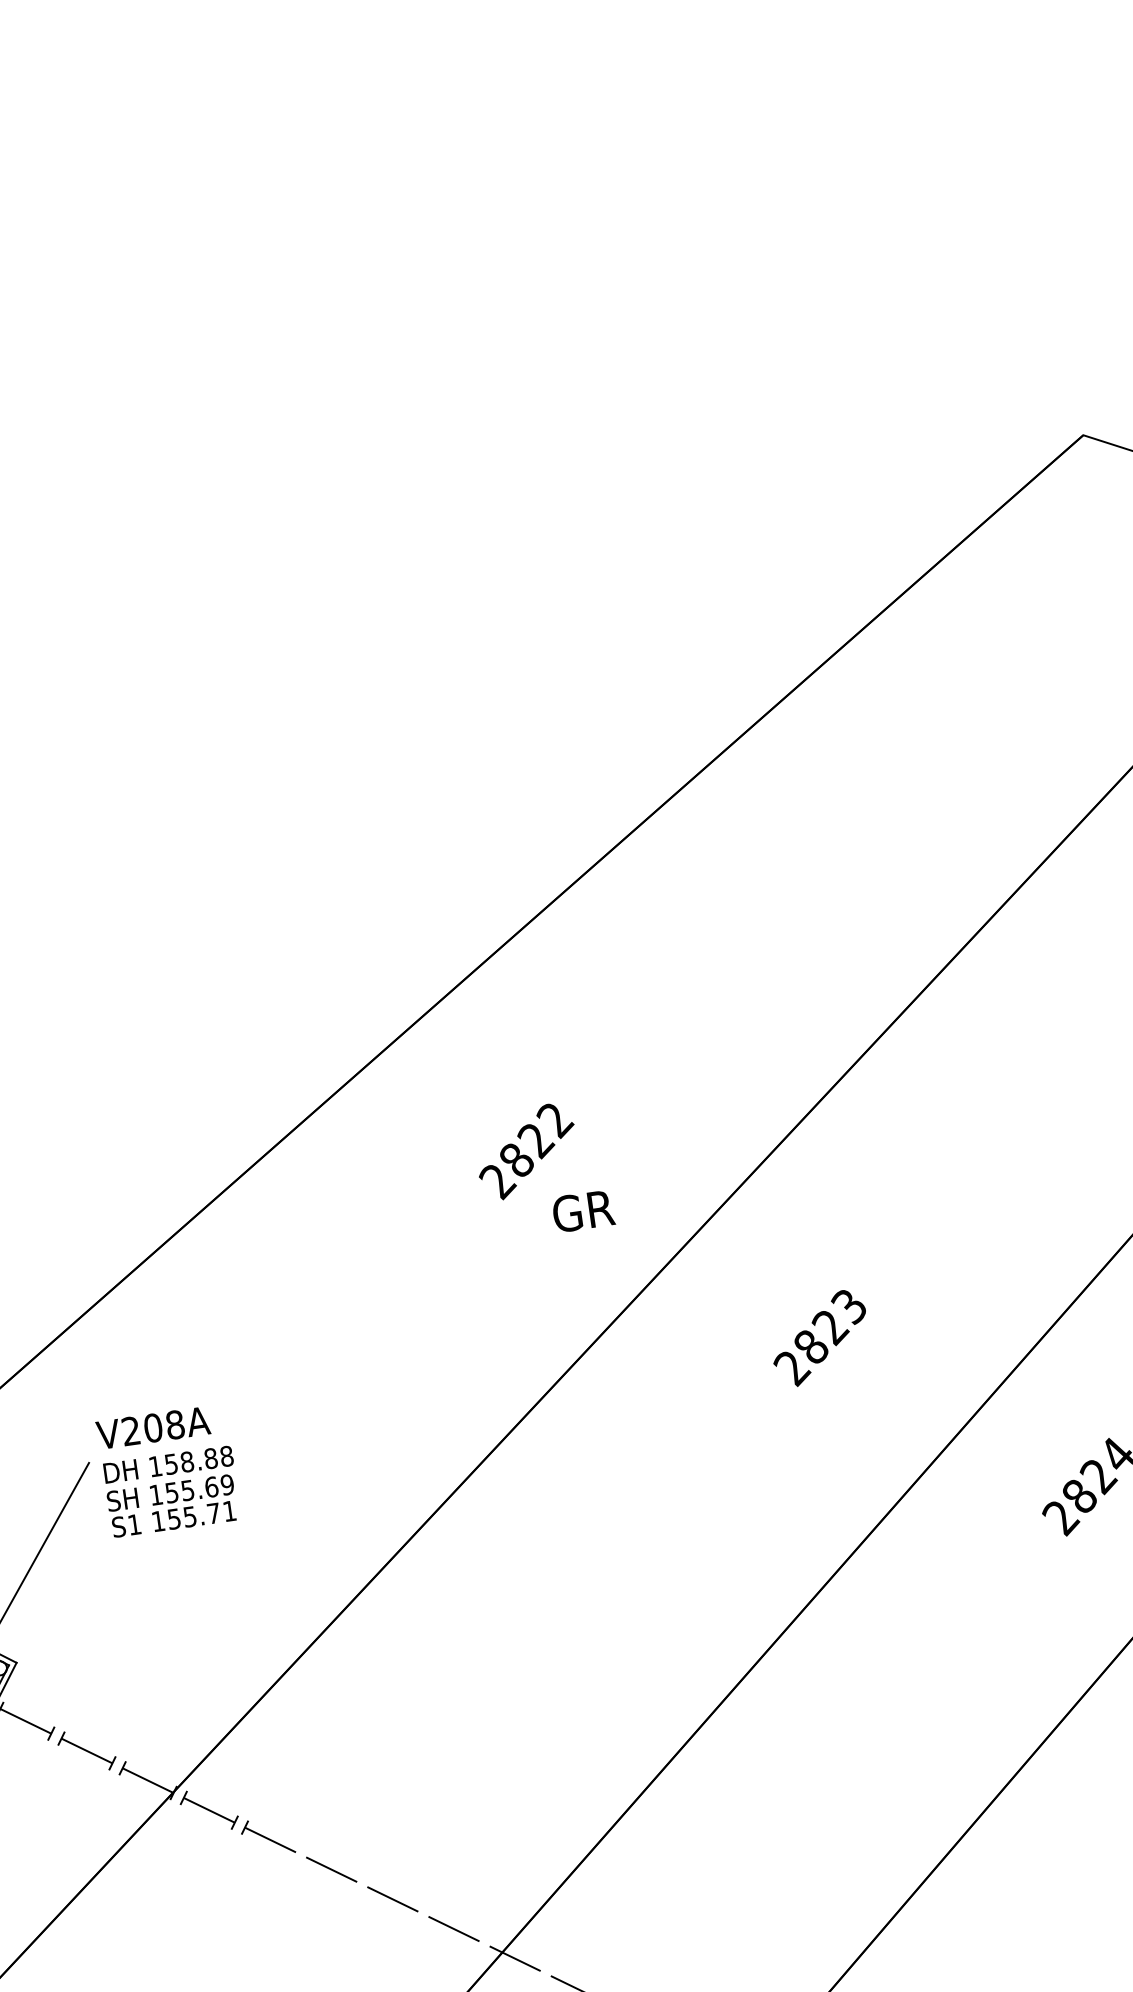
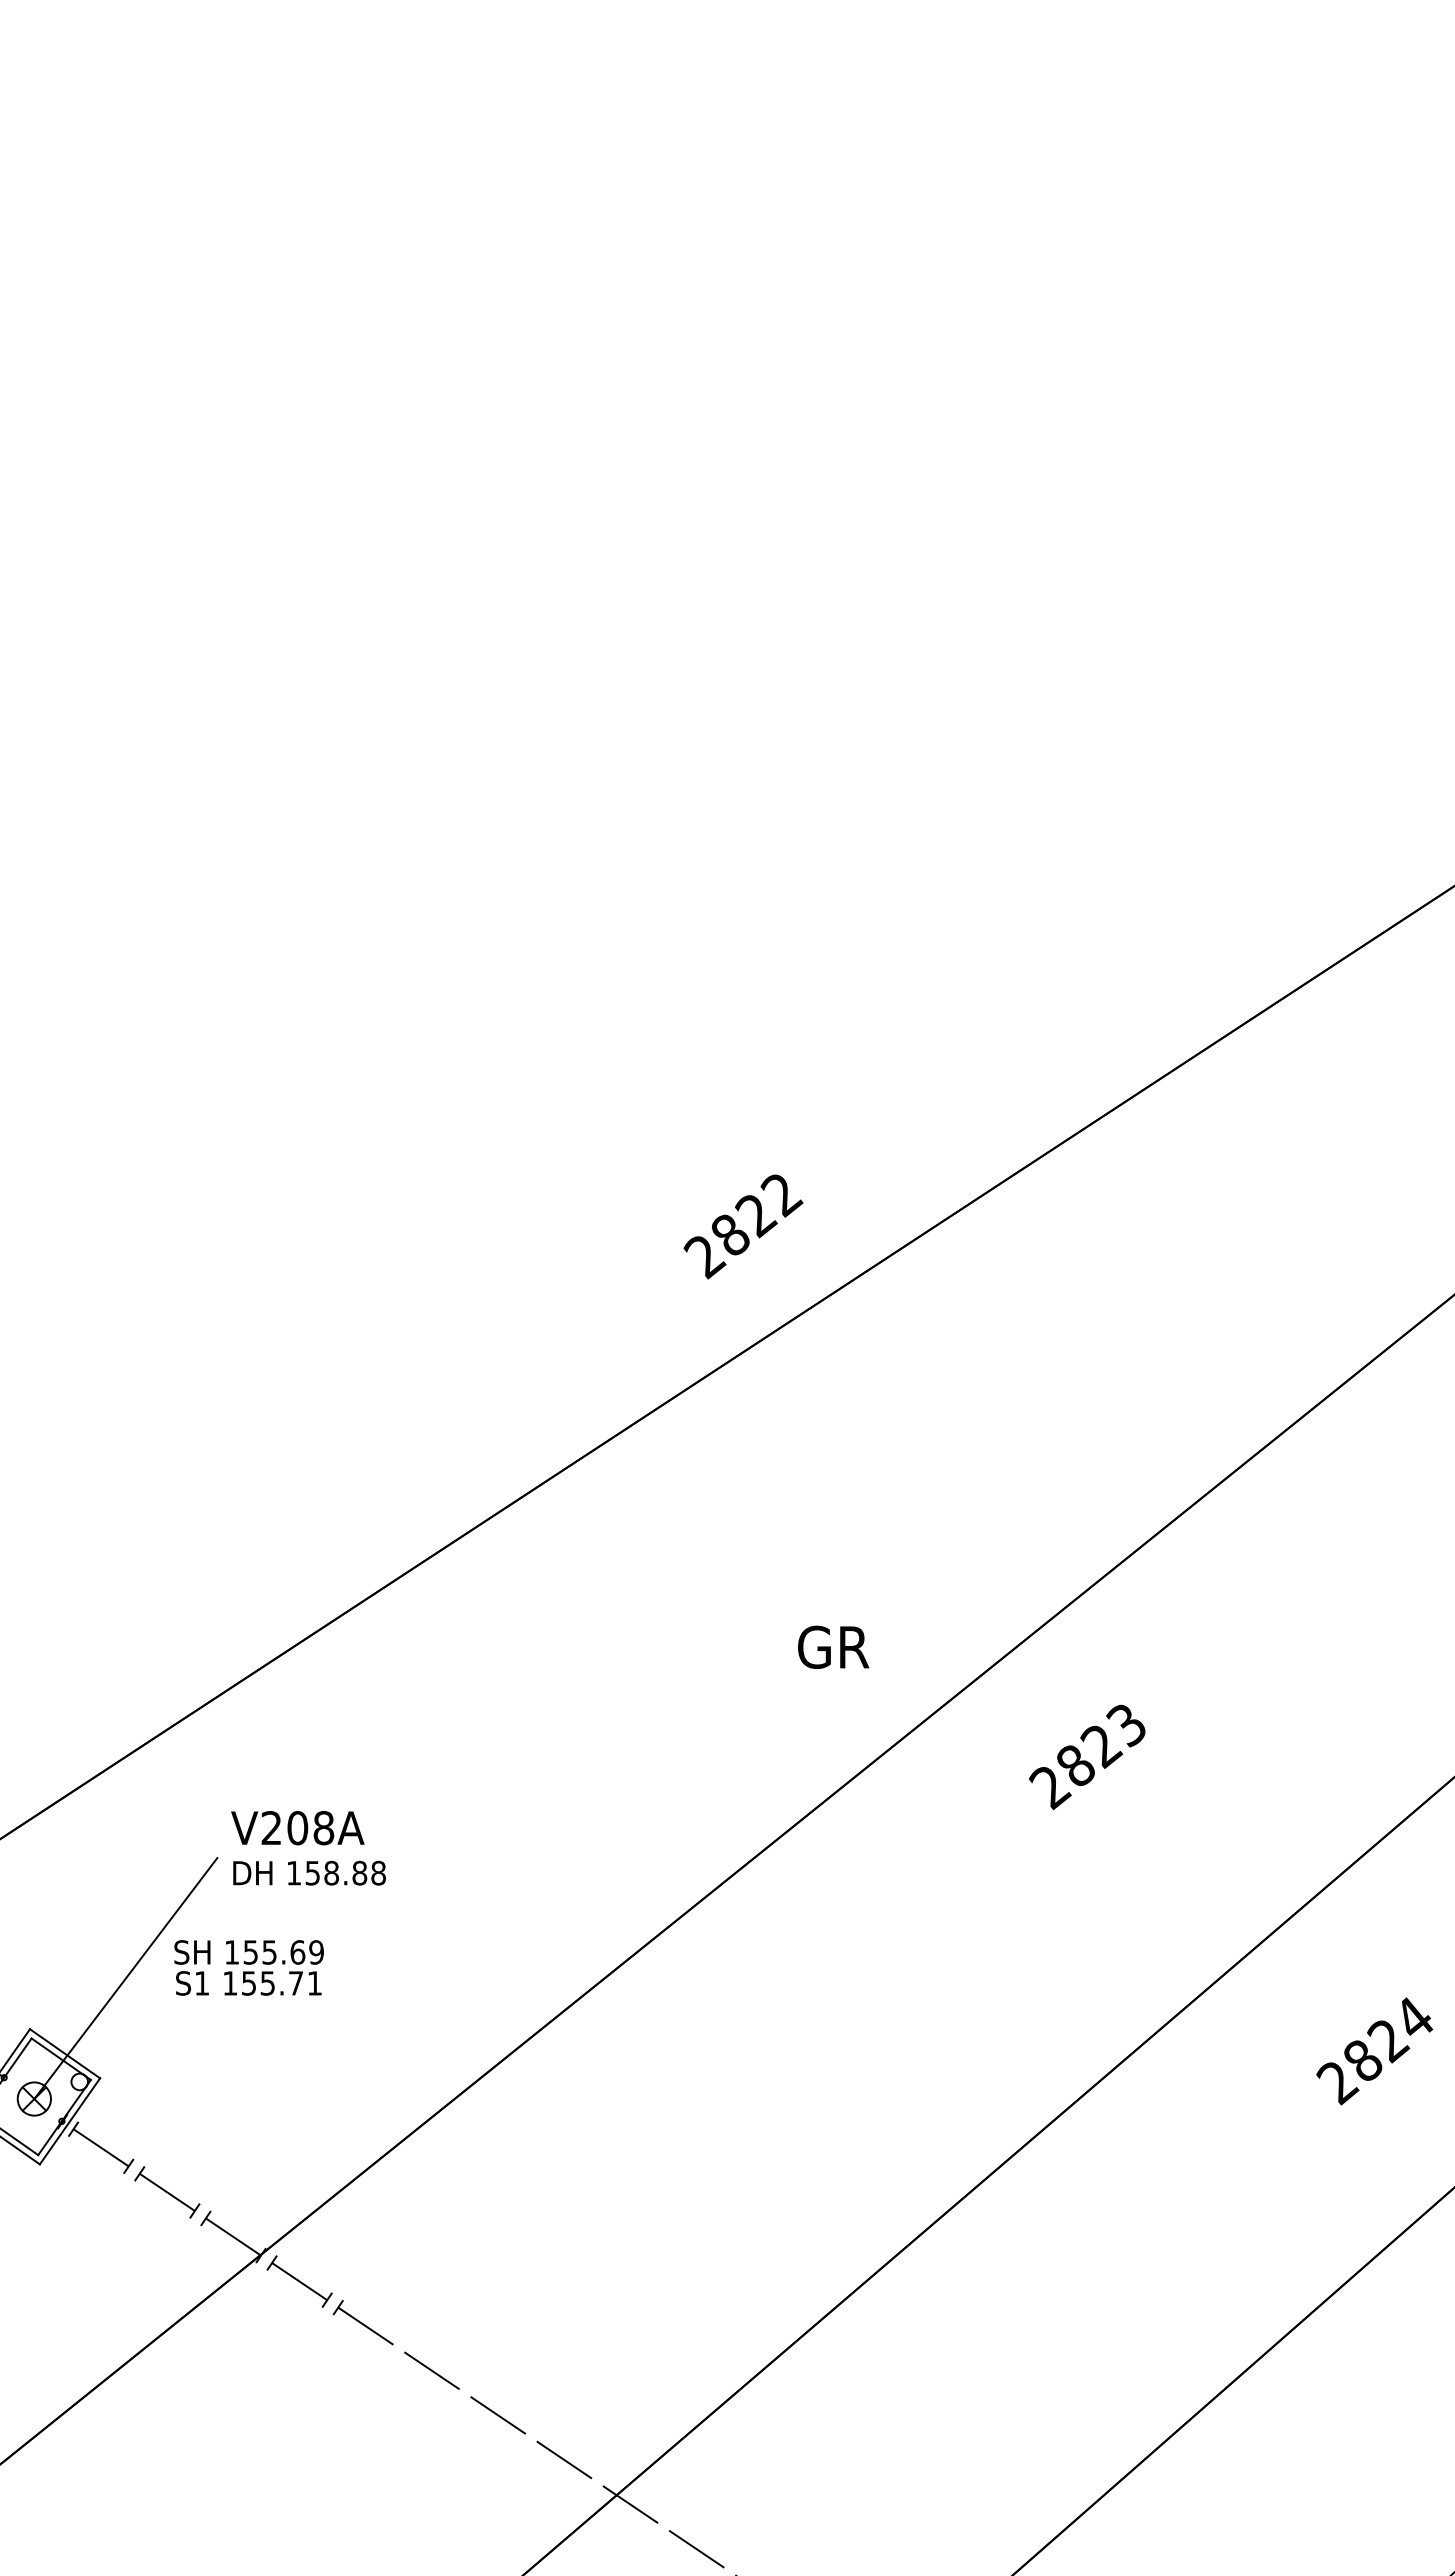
text: (526, 1151) -> (743, 1226), moved
text: (820, 1338) -> (1087, 1757), moved
text: (171, 1505) -> (248, 1967), moved

